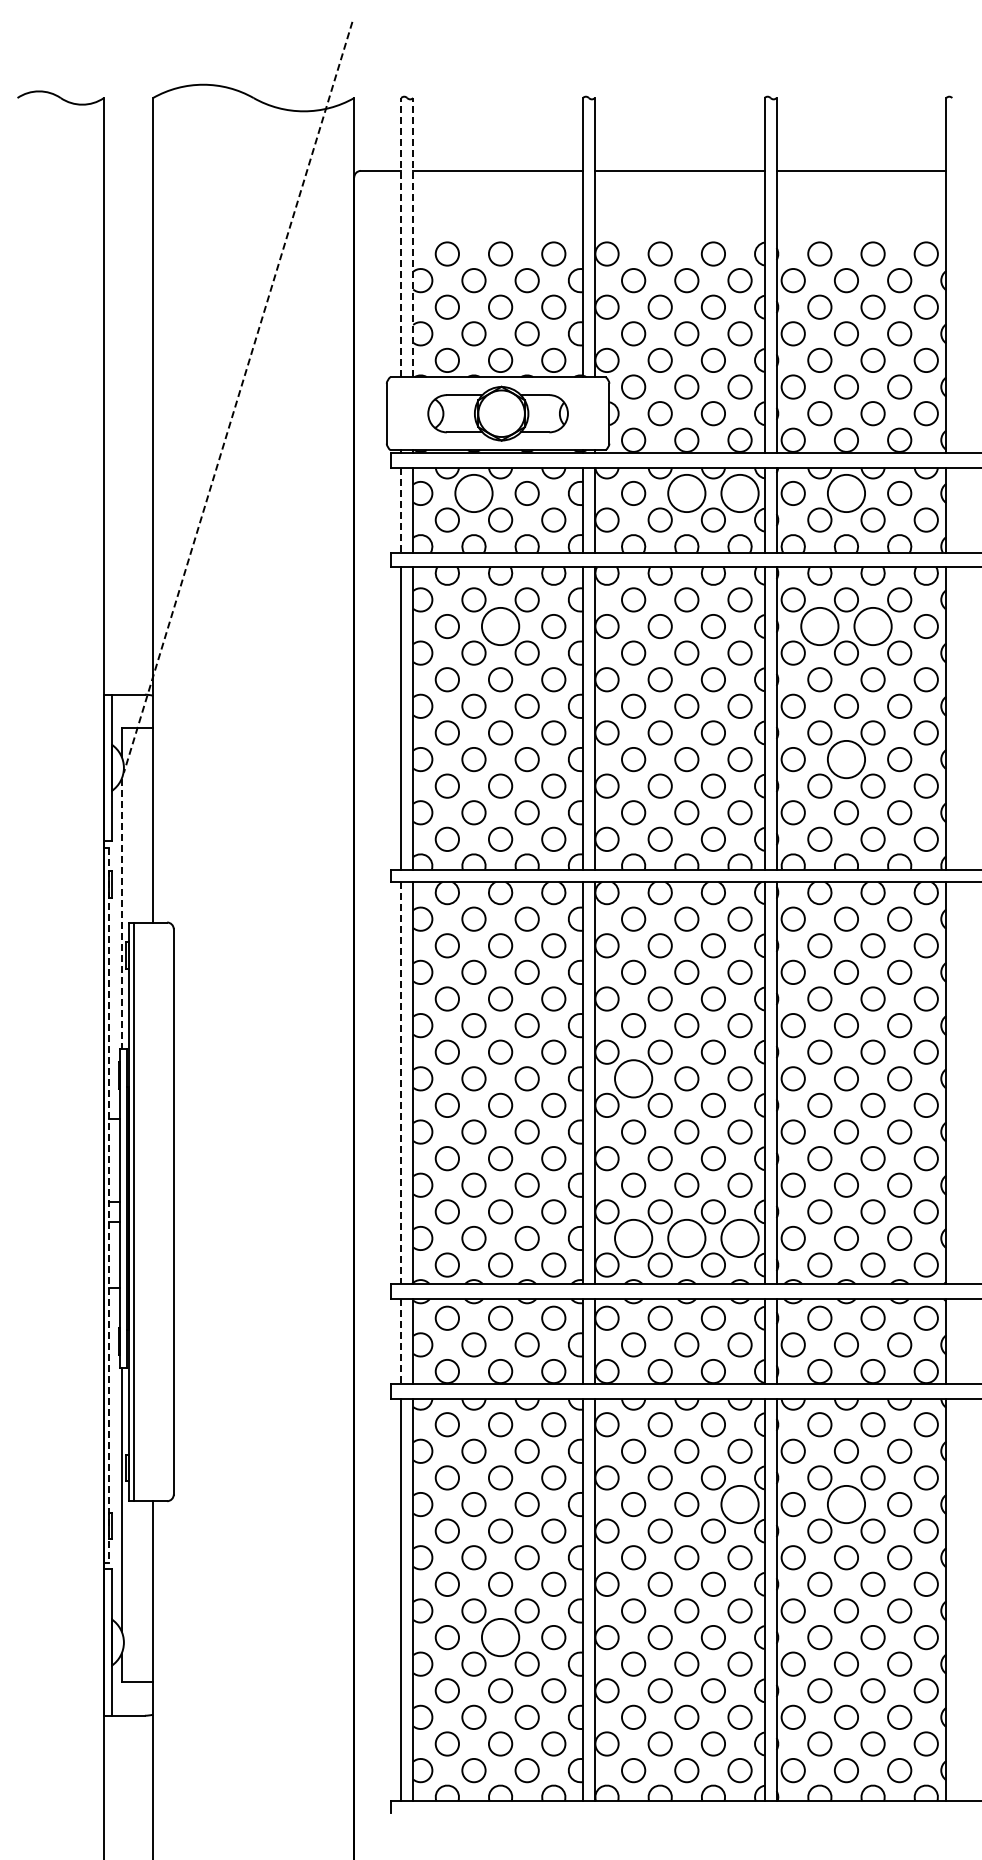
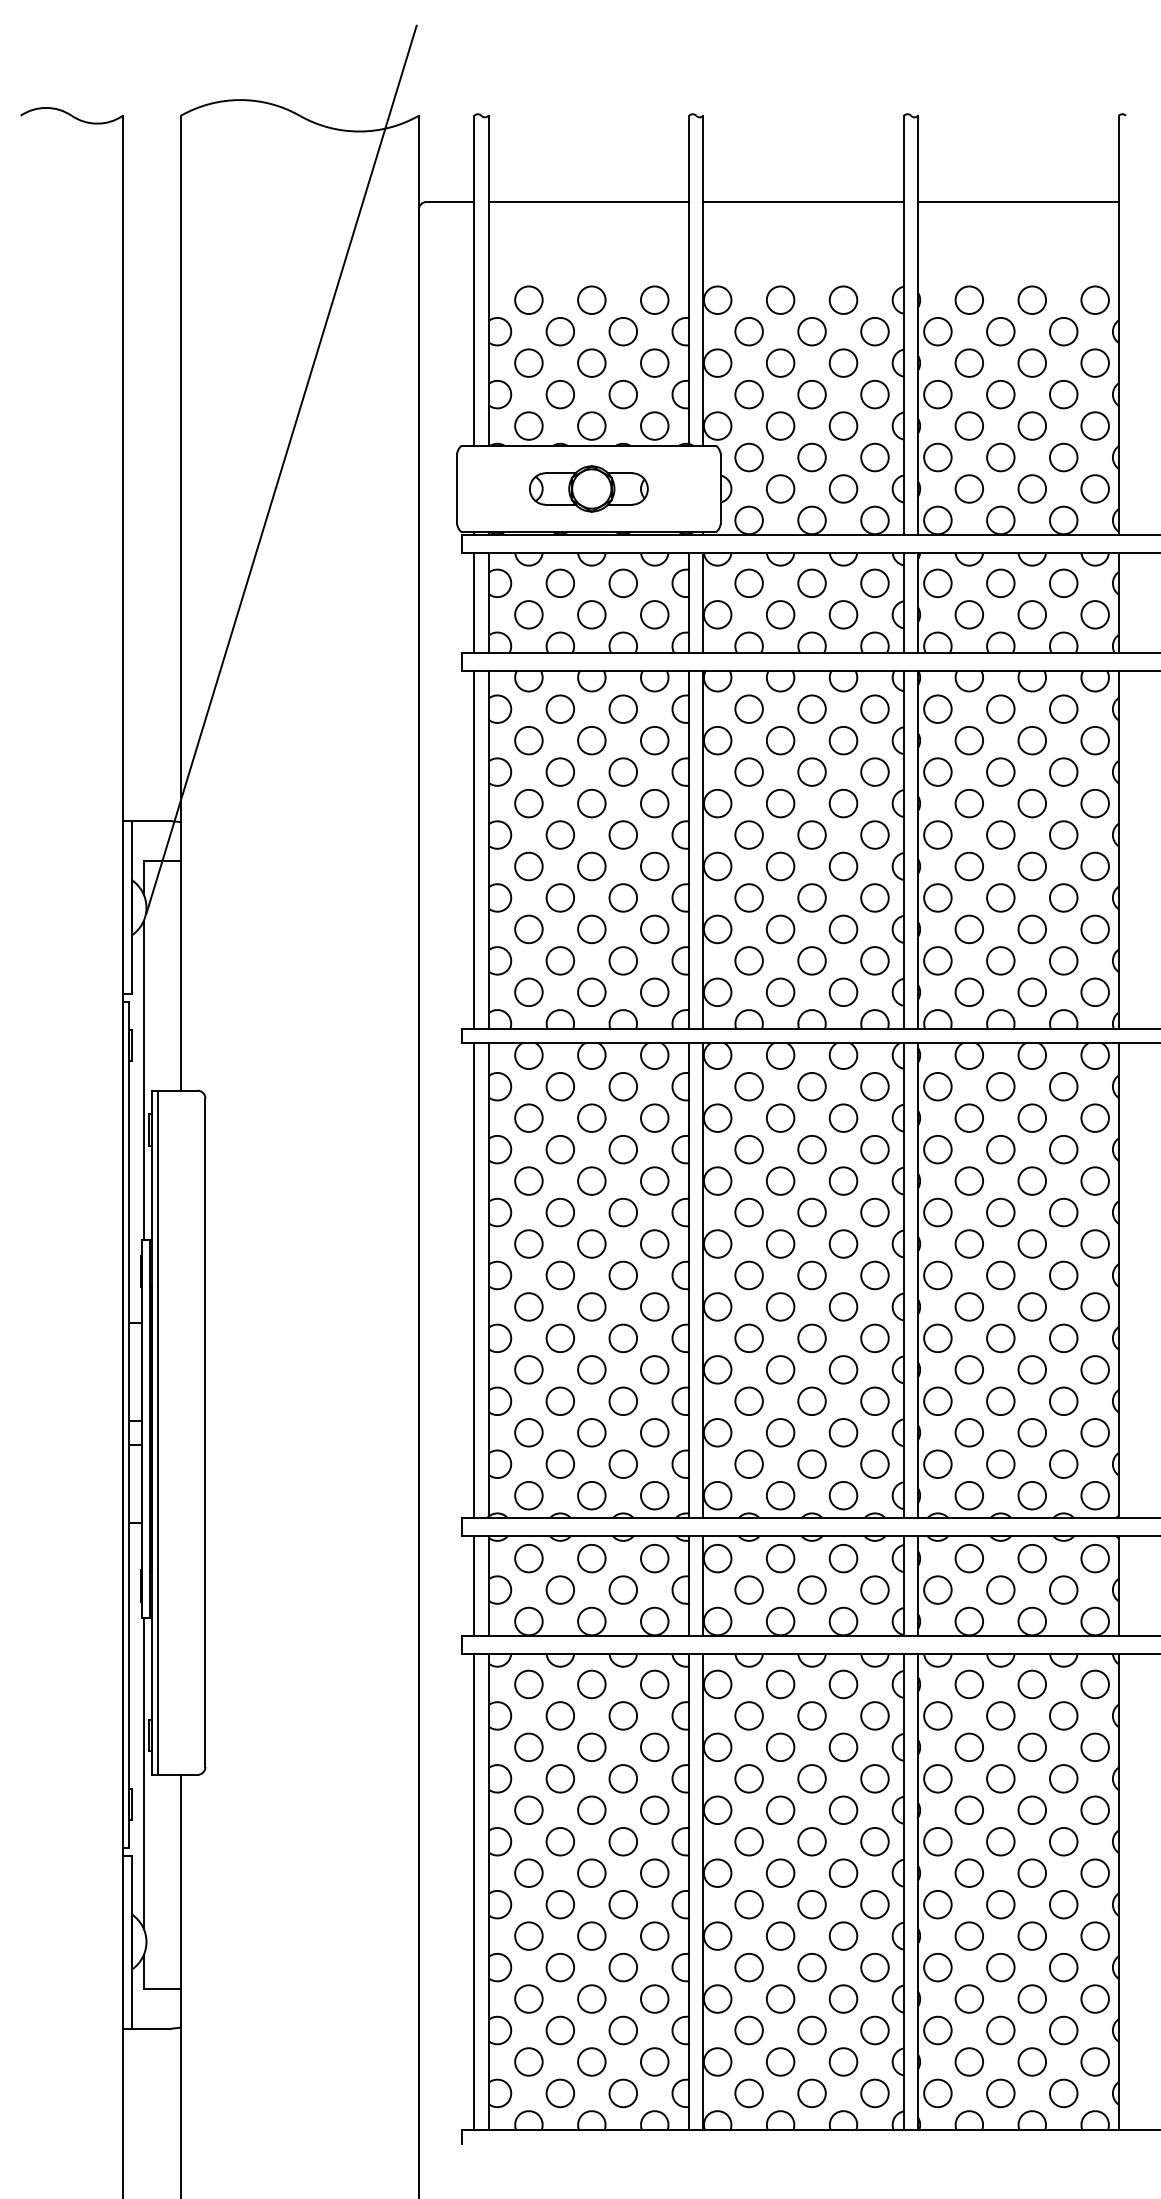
line: (401, 237) -> (474, 280), dashed -> solid
line: (413, 237) -> (488, 280), dashed -> solid
line: (238, 397) -> (281, 469), dashed -> solid
part: (497, 413) -> (588, 488), size x0.71
circle: (473, 493) -> (559, 583), size x0.62
circle: (686, 493) -> (811, 583), size x0.62
circle: (739, 493) -> (874, 583), size x0.62
circle: (846, 493) -> (1000, 583), size x0.62
line: (401, 510) -> (474, 603), dashed -> solid
circle: (500, 626) -> (591, 740), size x0.62
circle: (819, 626) -> (968, 740), size x0.62
circle: (872, 626) -> (1031, 740), size x0.62
circle: (846, 759) -> (1000, 897), size x0.62
line: (121, 913) -> (143, 1079), dashed -> solid
circle: (633, 1078) -> (748, 1275), size x0.62
line: (401, 1083) -> (474, 1280), dashed -> solid
line: (109, 1205) -> (129, 1425), dashed -> solid
circle: (633, 1238) -> (748, 1464), size x0.62
circle: (686, 1238) -> (811, 1464), size x0.62
circle: (739, 1238) -> (874, 1464), size x0.62
line: (401, 1342) -> (474, 1587), dashed -> solid
circle: (739, 1504) -> (874, 1778), size x0.62
circle: (846, 1504) -> (1000, 1778), size x0.62
circle: (500, 1637) -> (591, 1936), size x0.62

